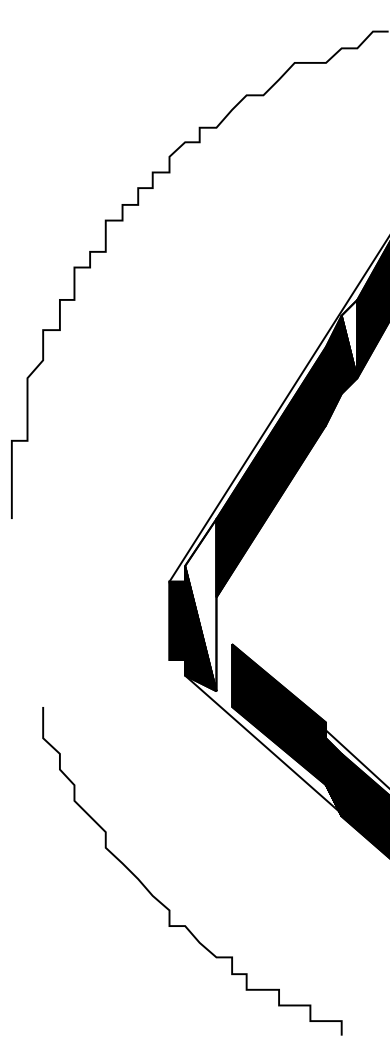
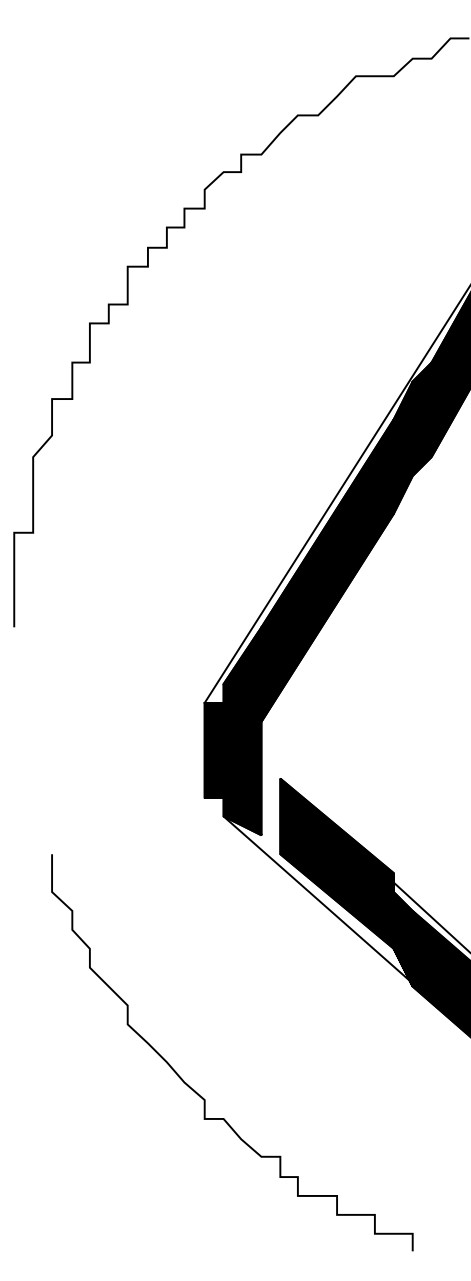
fill: (348, 338) -> (421, 409), added
fill: (200, 605) -> (242, 731), added

